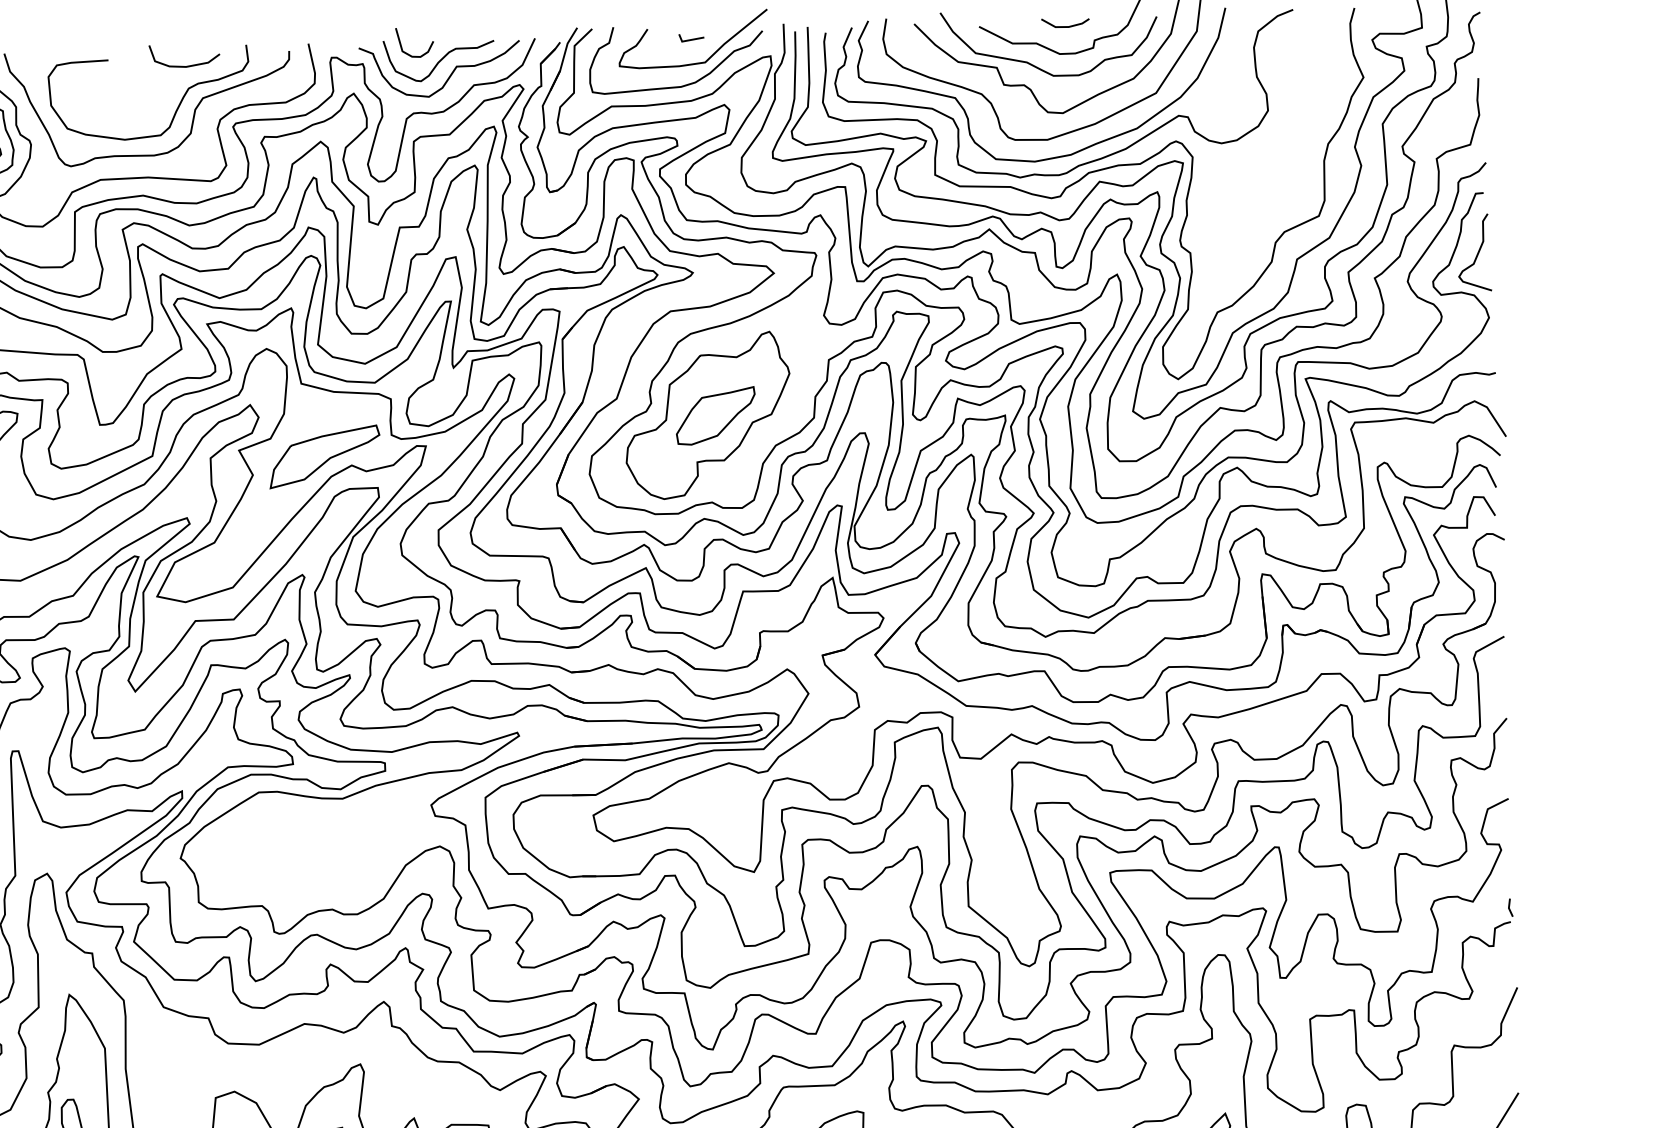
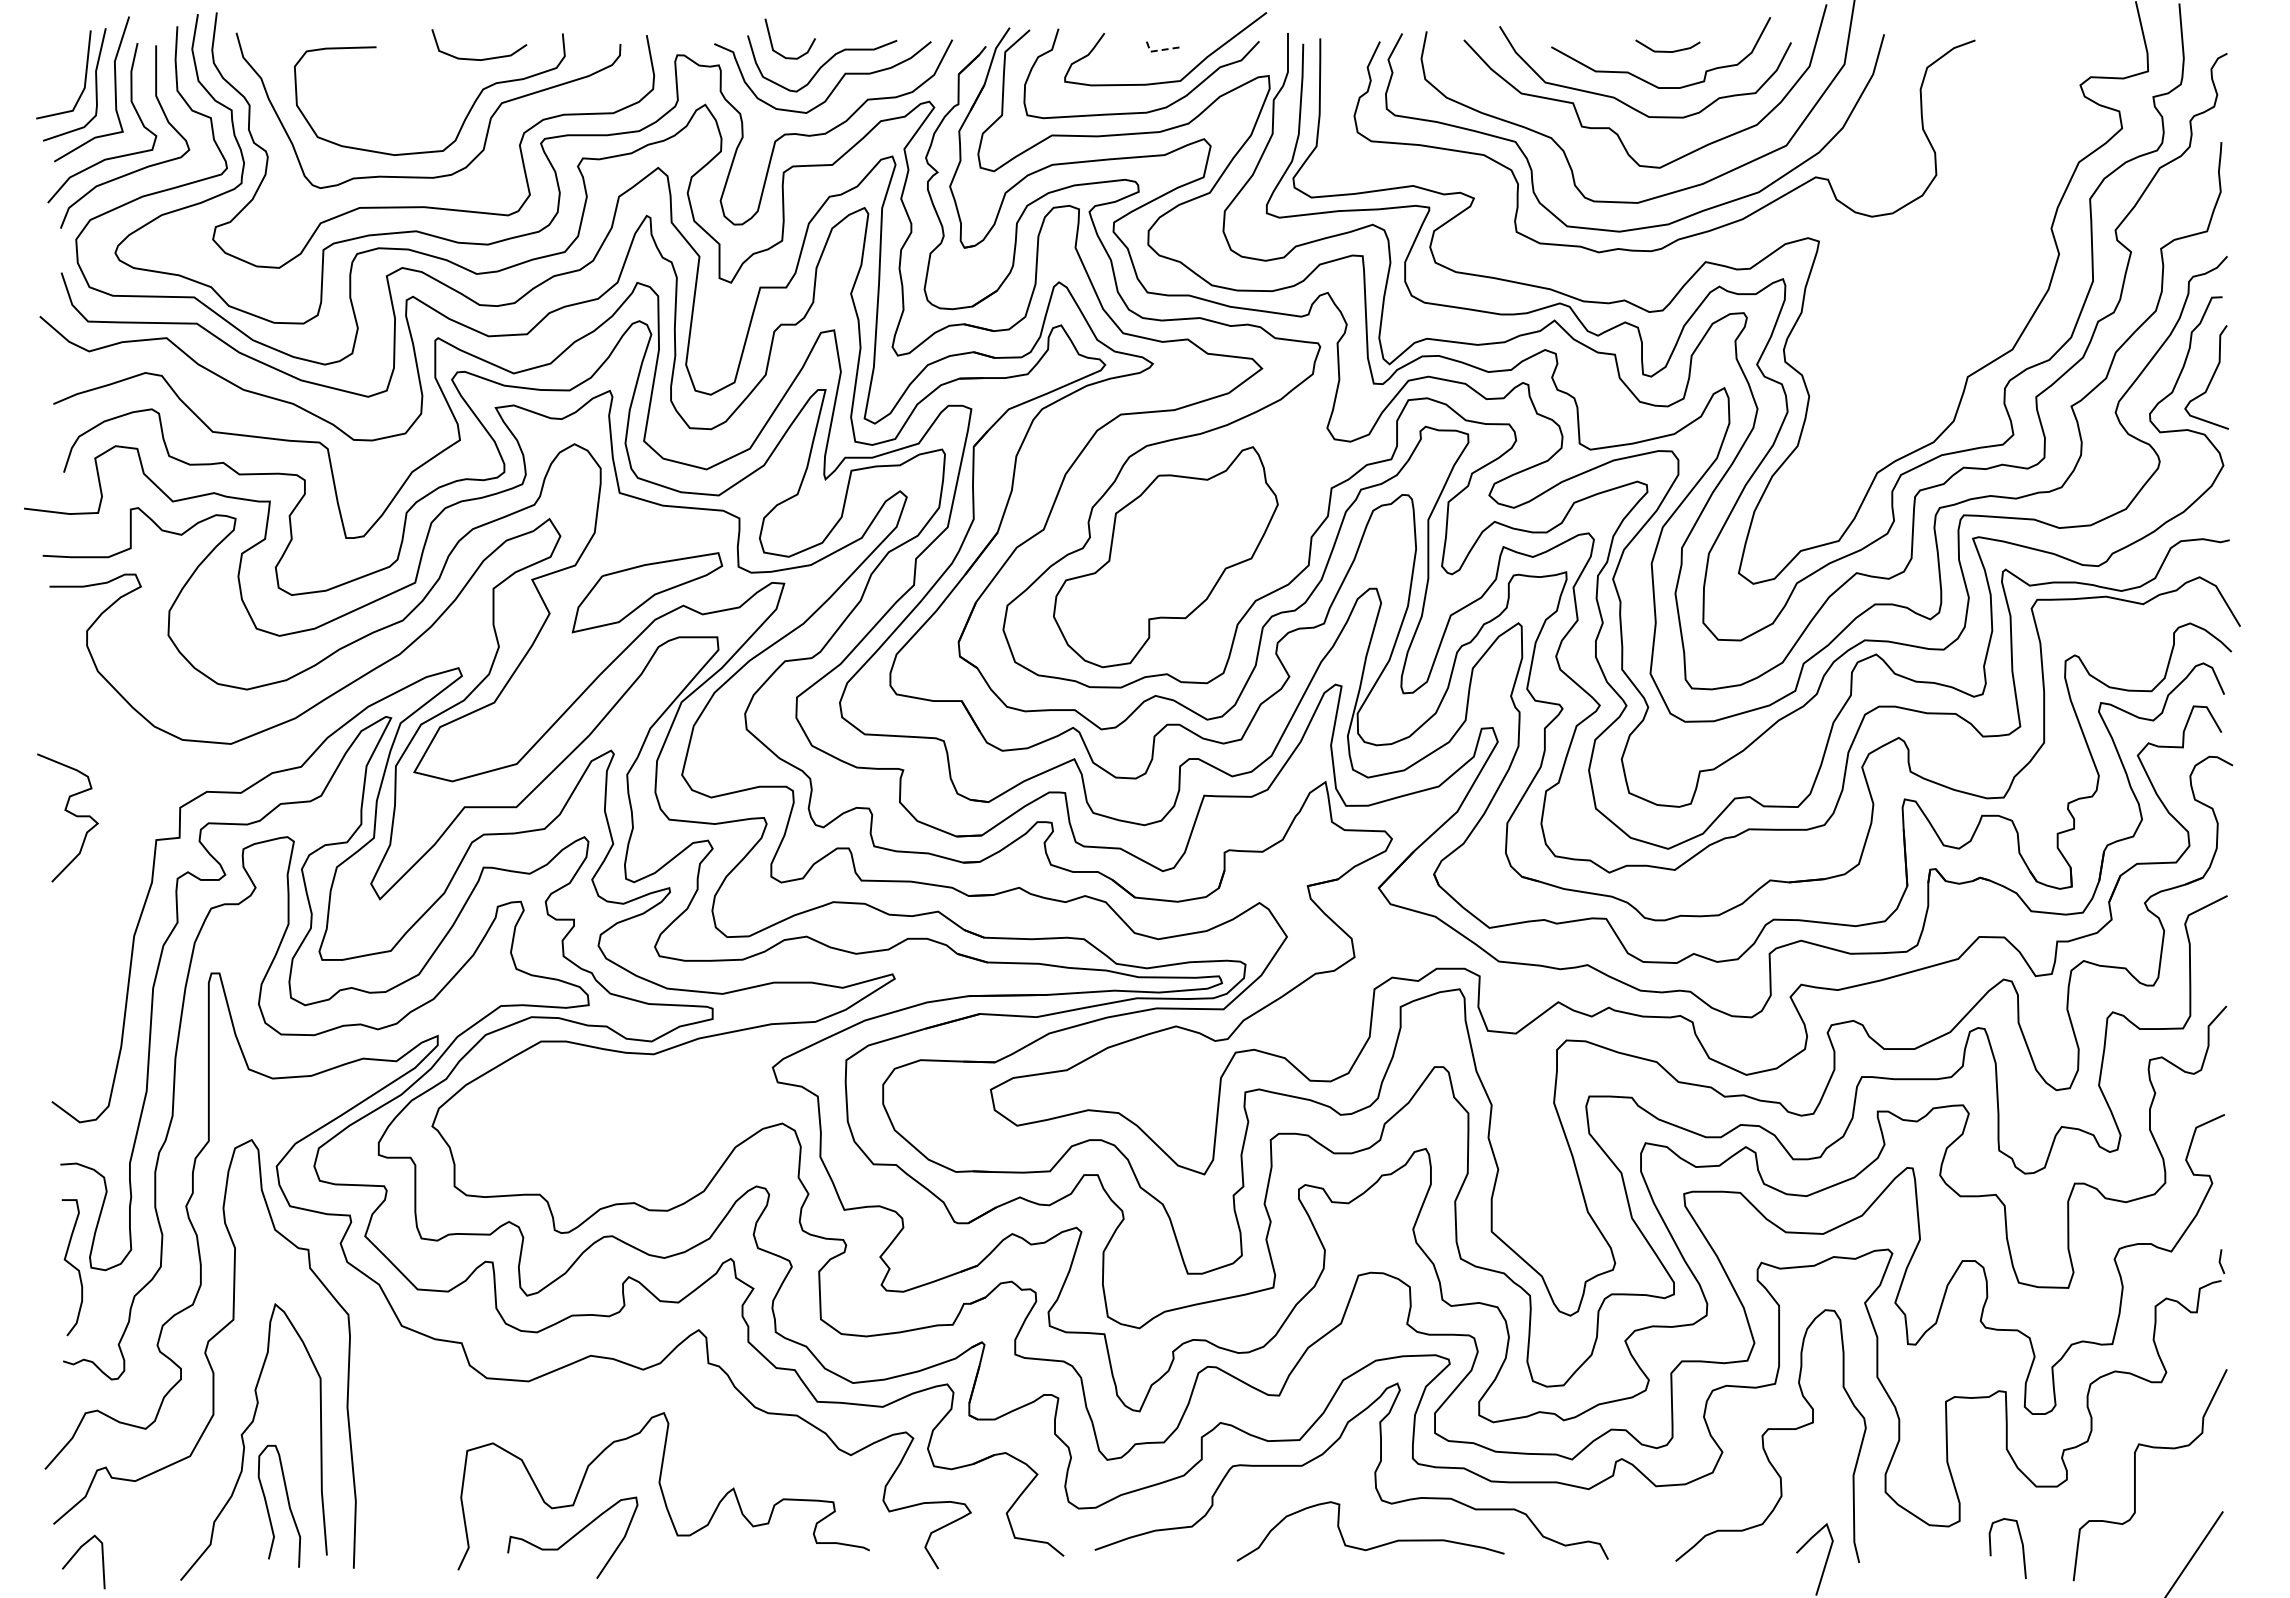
line: (689, 40) -> (1160, 50), solid -> dashed
curve: (1080, 180) -> (1680, 259), removed
part: (715, 415) -> (1176, 557), removed

